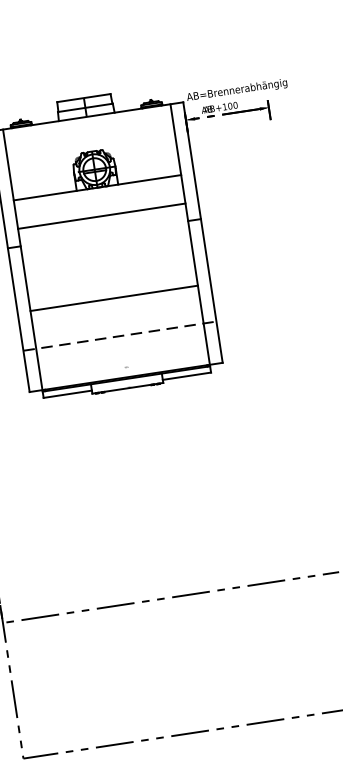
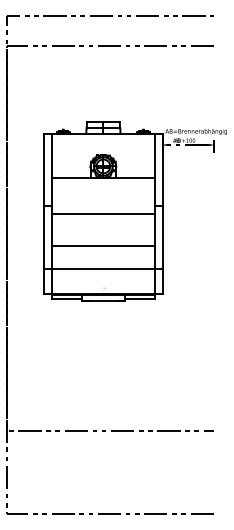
line: (100, 217) -> (102, 214), moved
line: (119, 335) -> (103, 268), dashed -> solid

